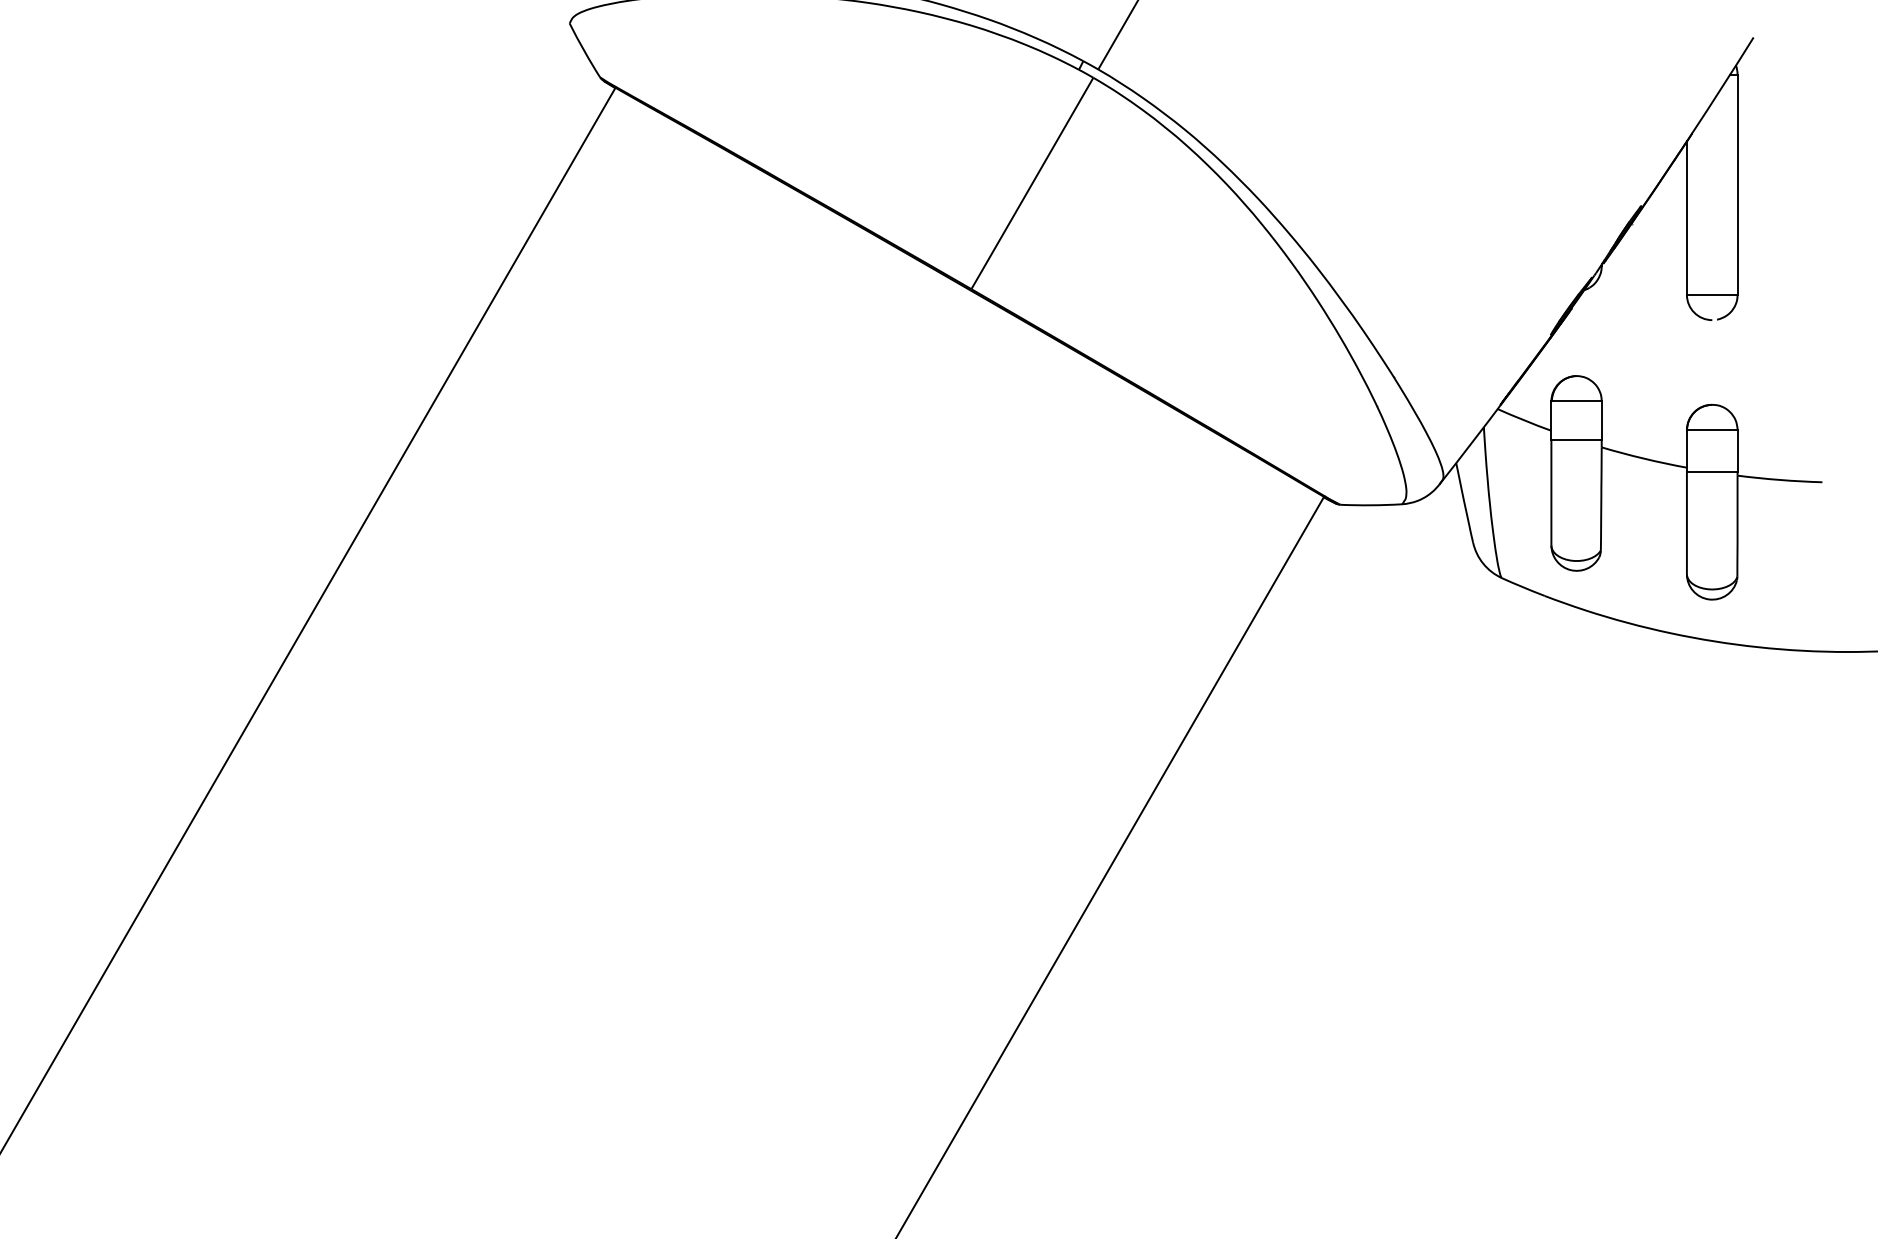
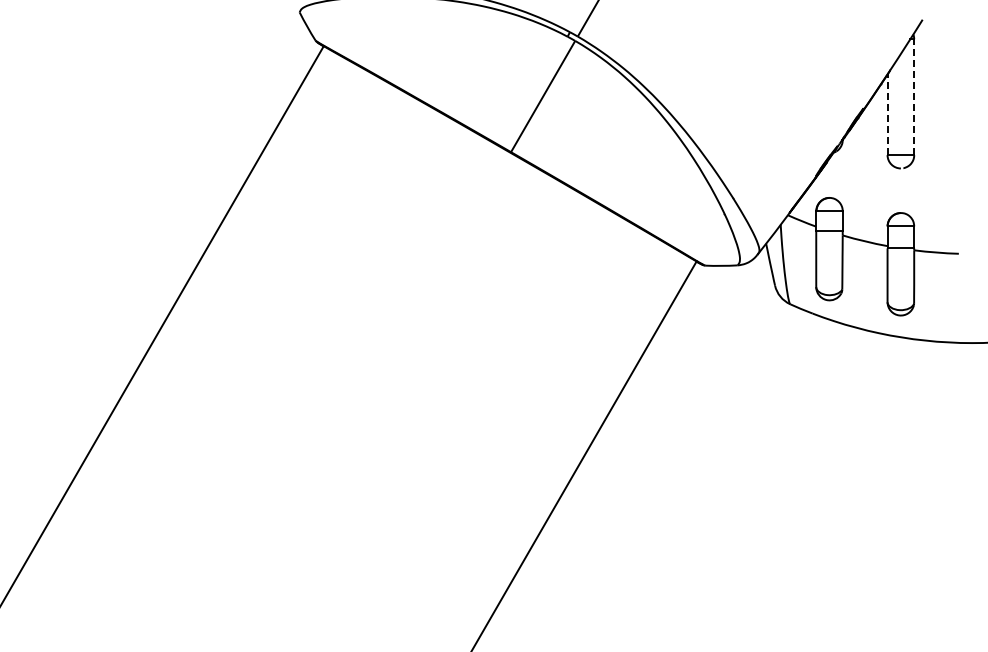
line: (1738, 185) -> (914, 97), solid -> dashed
line: (1686, 217) -> (887, 114), solid -> dashed

